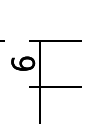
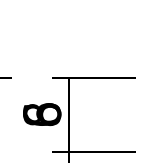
text: (22, 63) -> (41, 114), 6 -> 8

